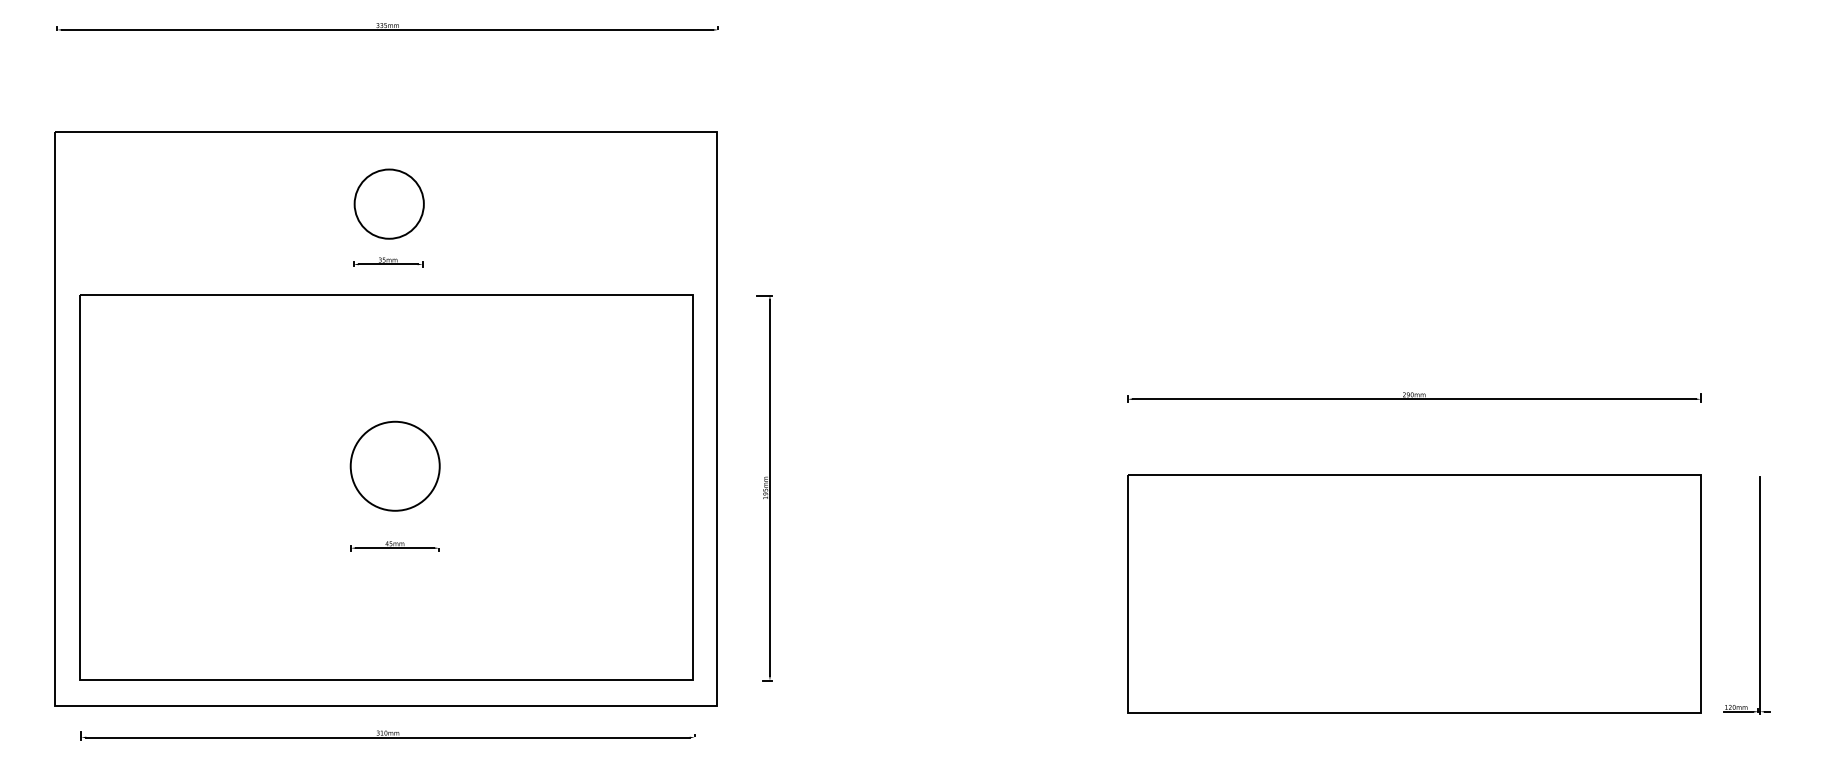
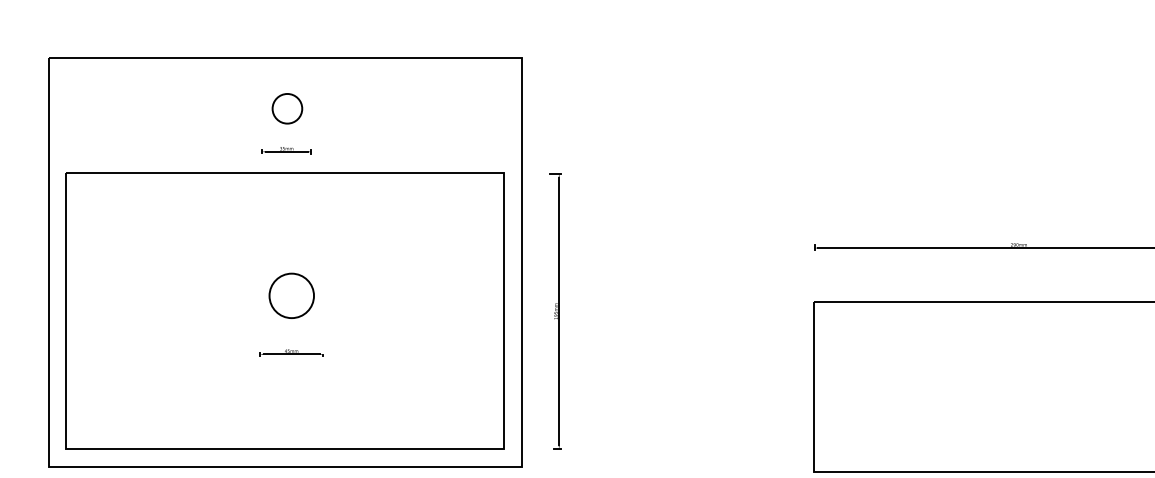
circle: (388, 203) -> (286, 108), size x0.6
circle: (394, 465) -> (291, 295), size x0.7

